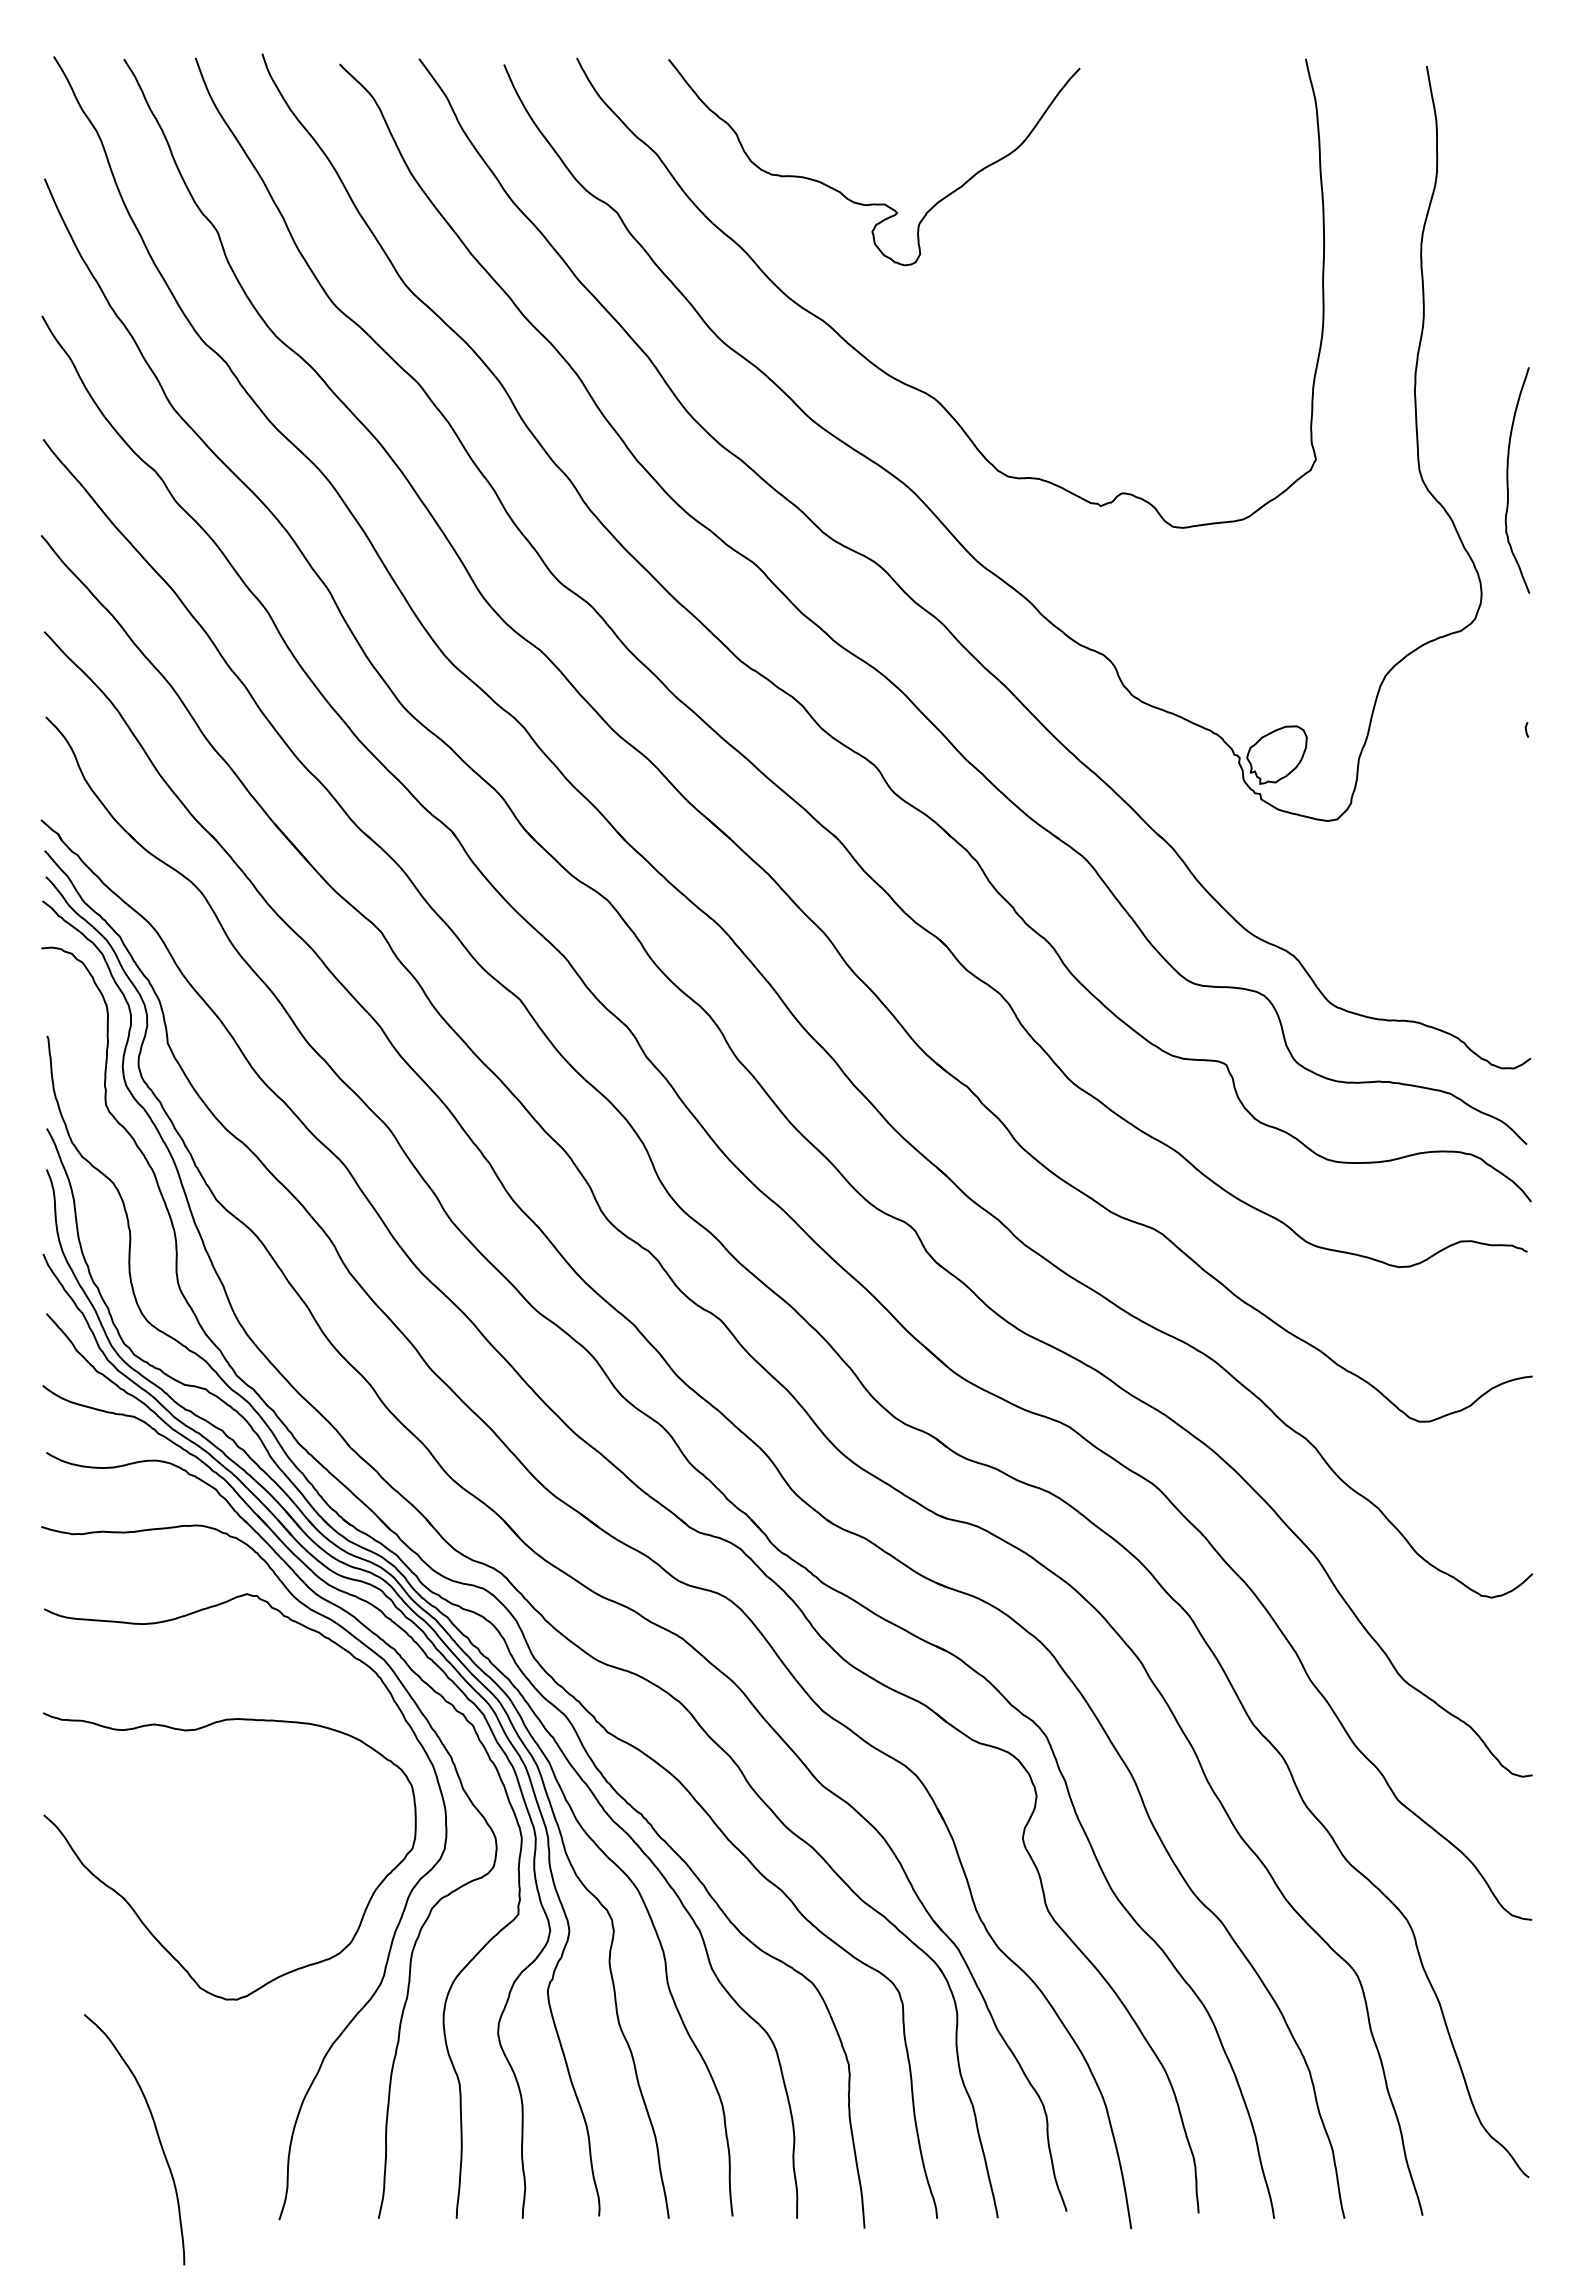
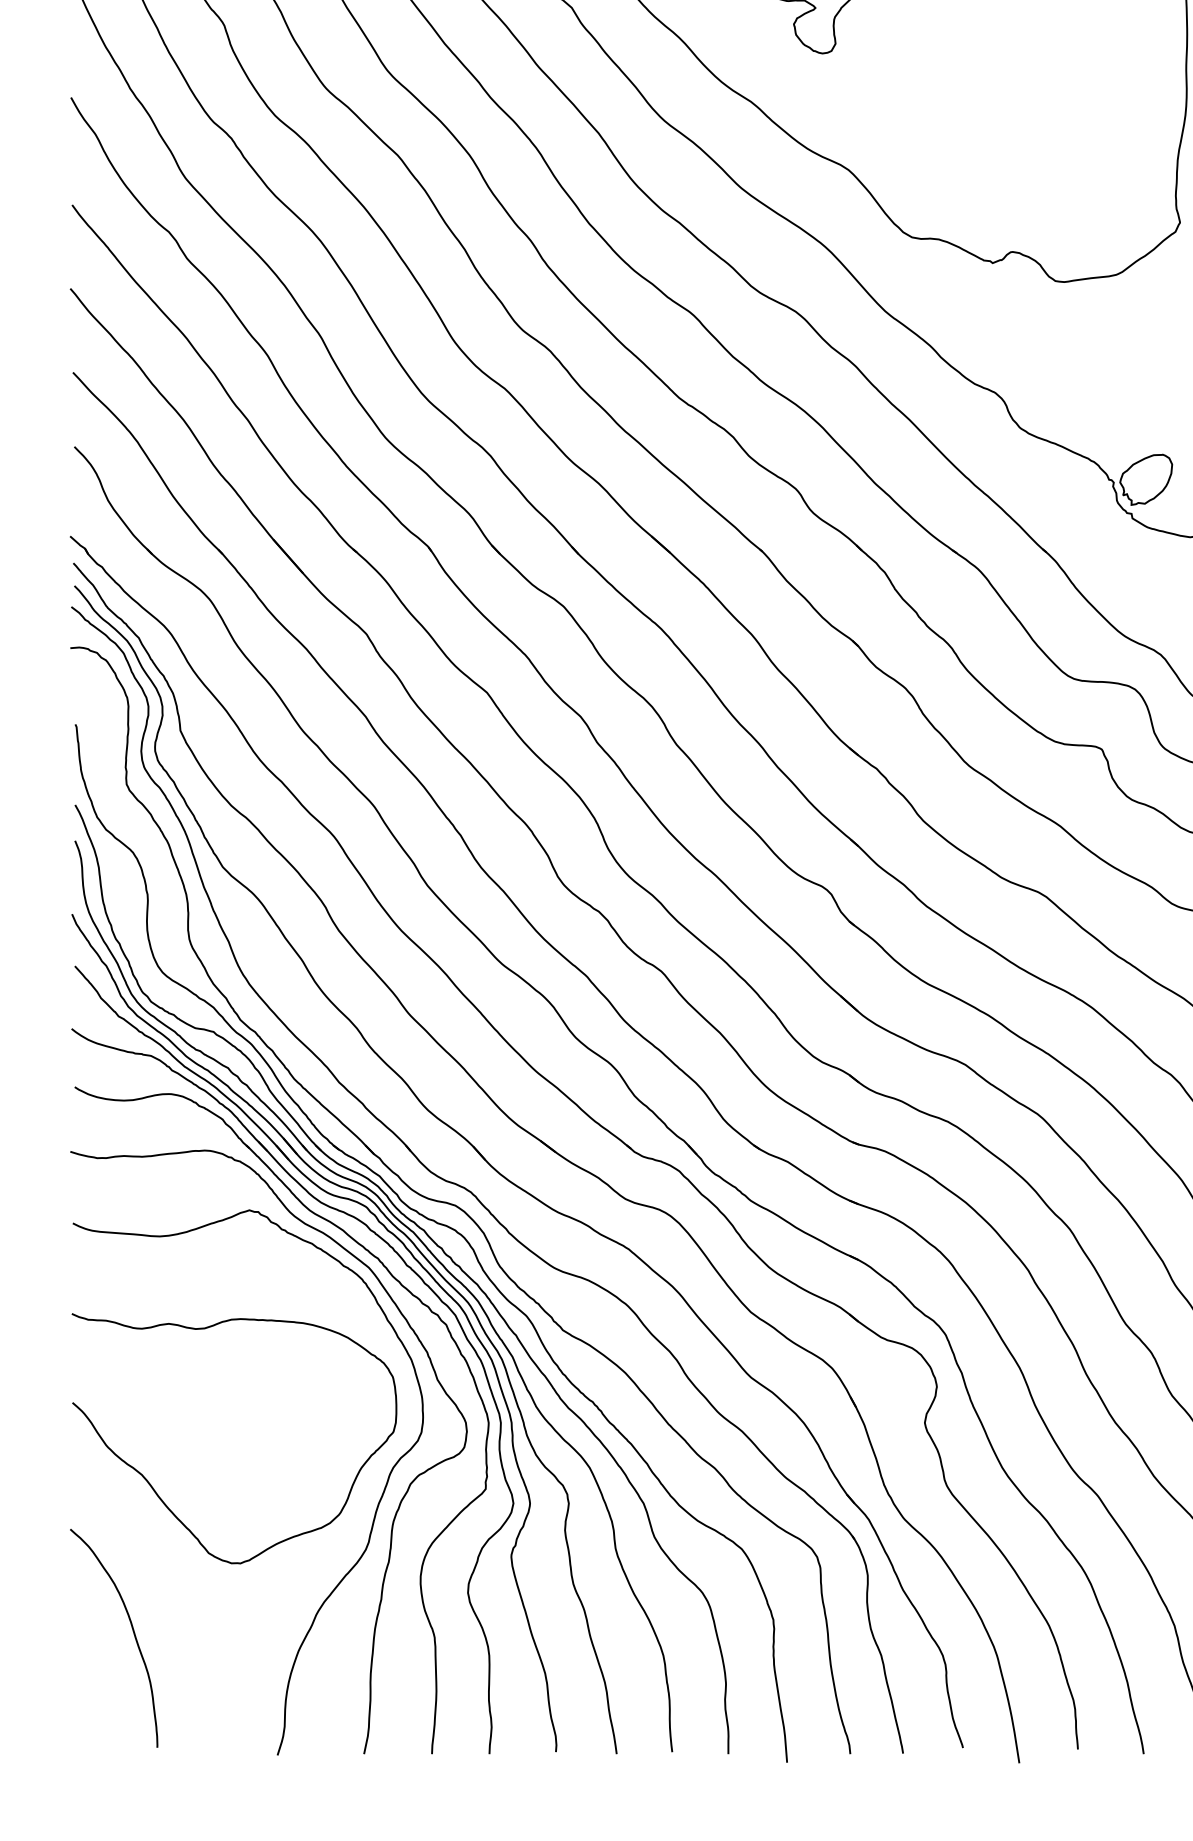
curve: (156, 2133) -> (133, 1632), moved

